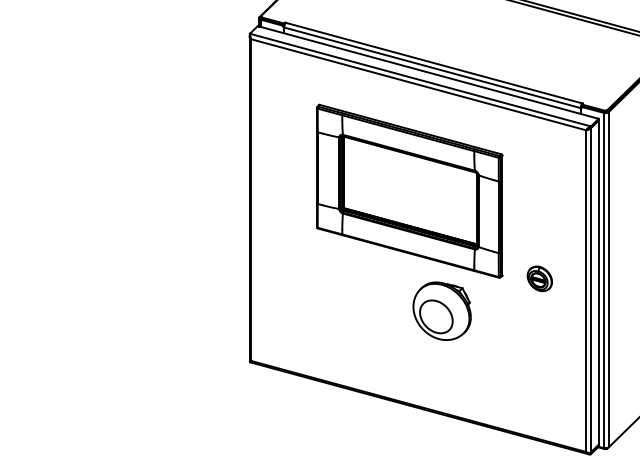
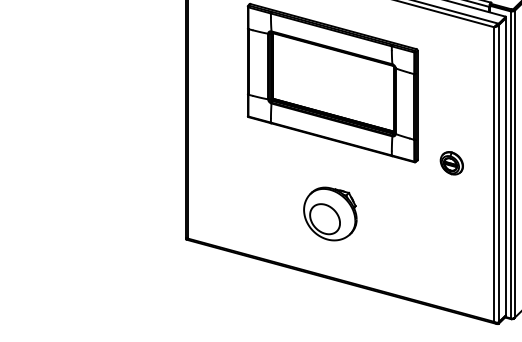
part: (441, 310) -> (329, 213), moved

